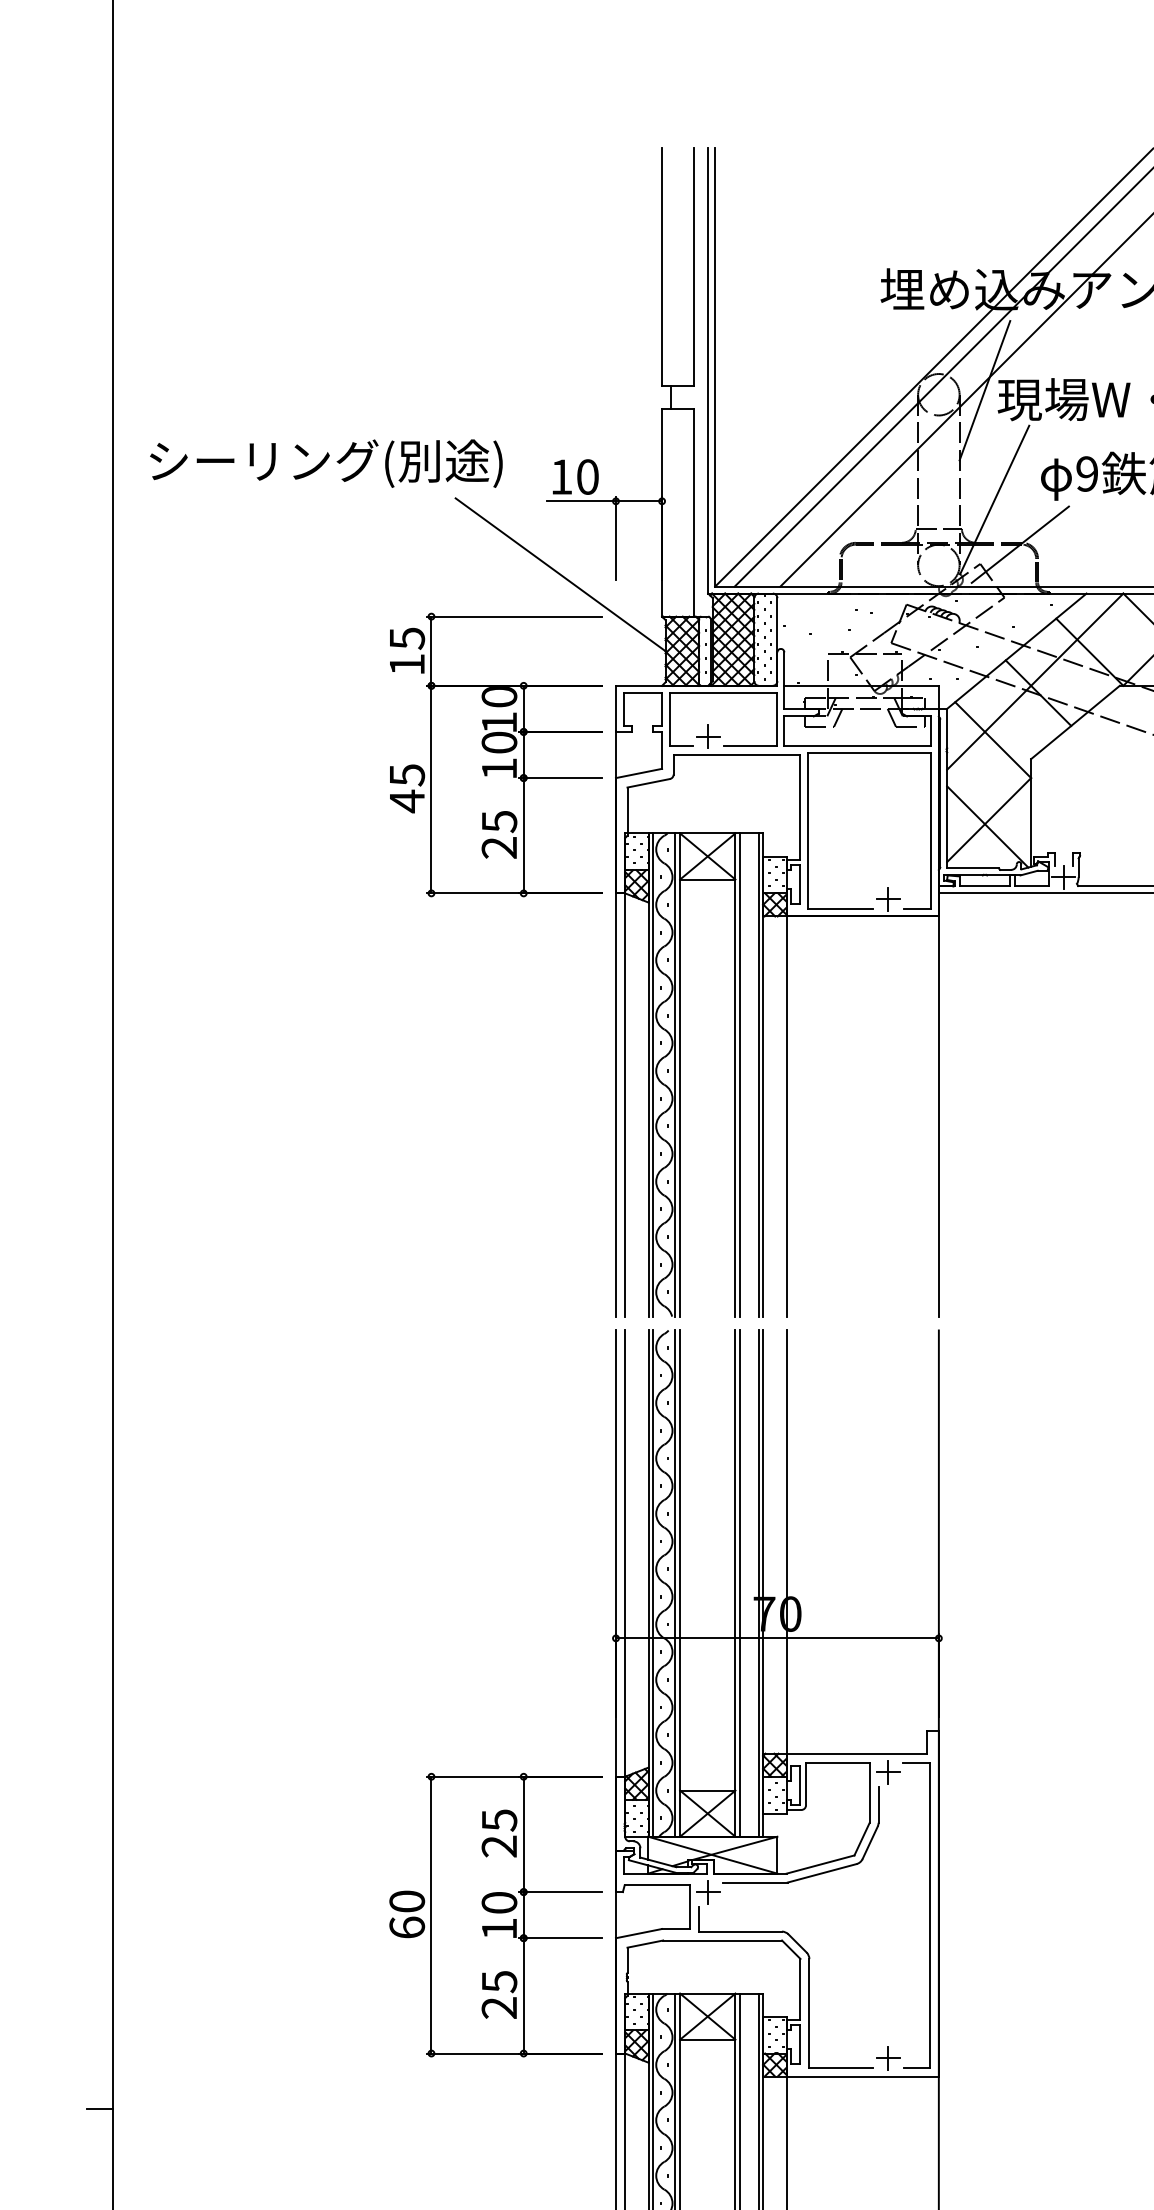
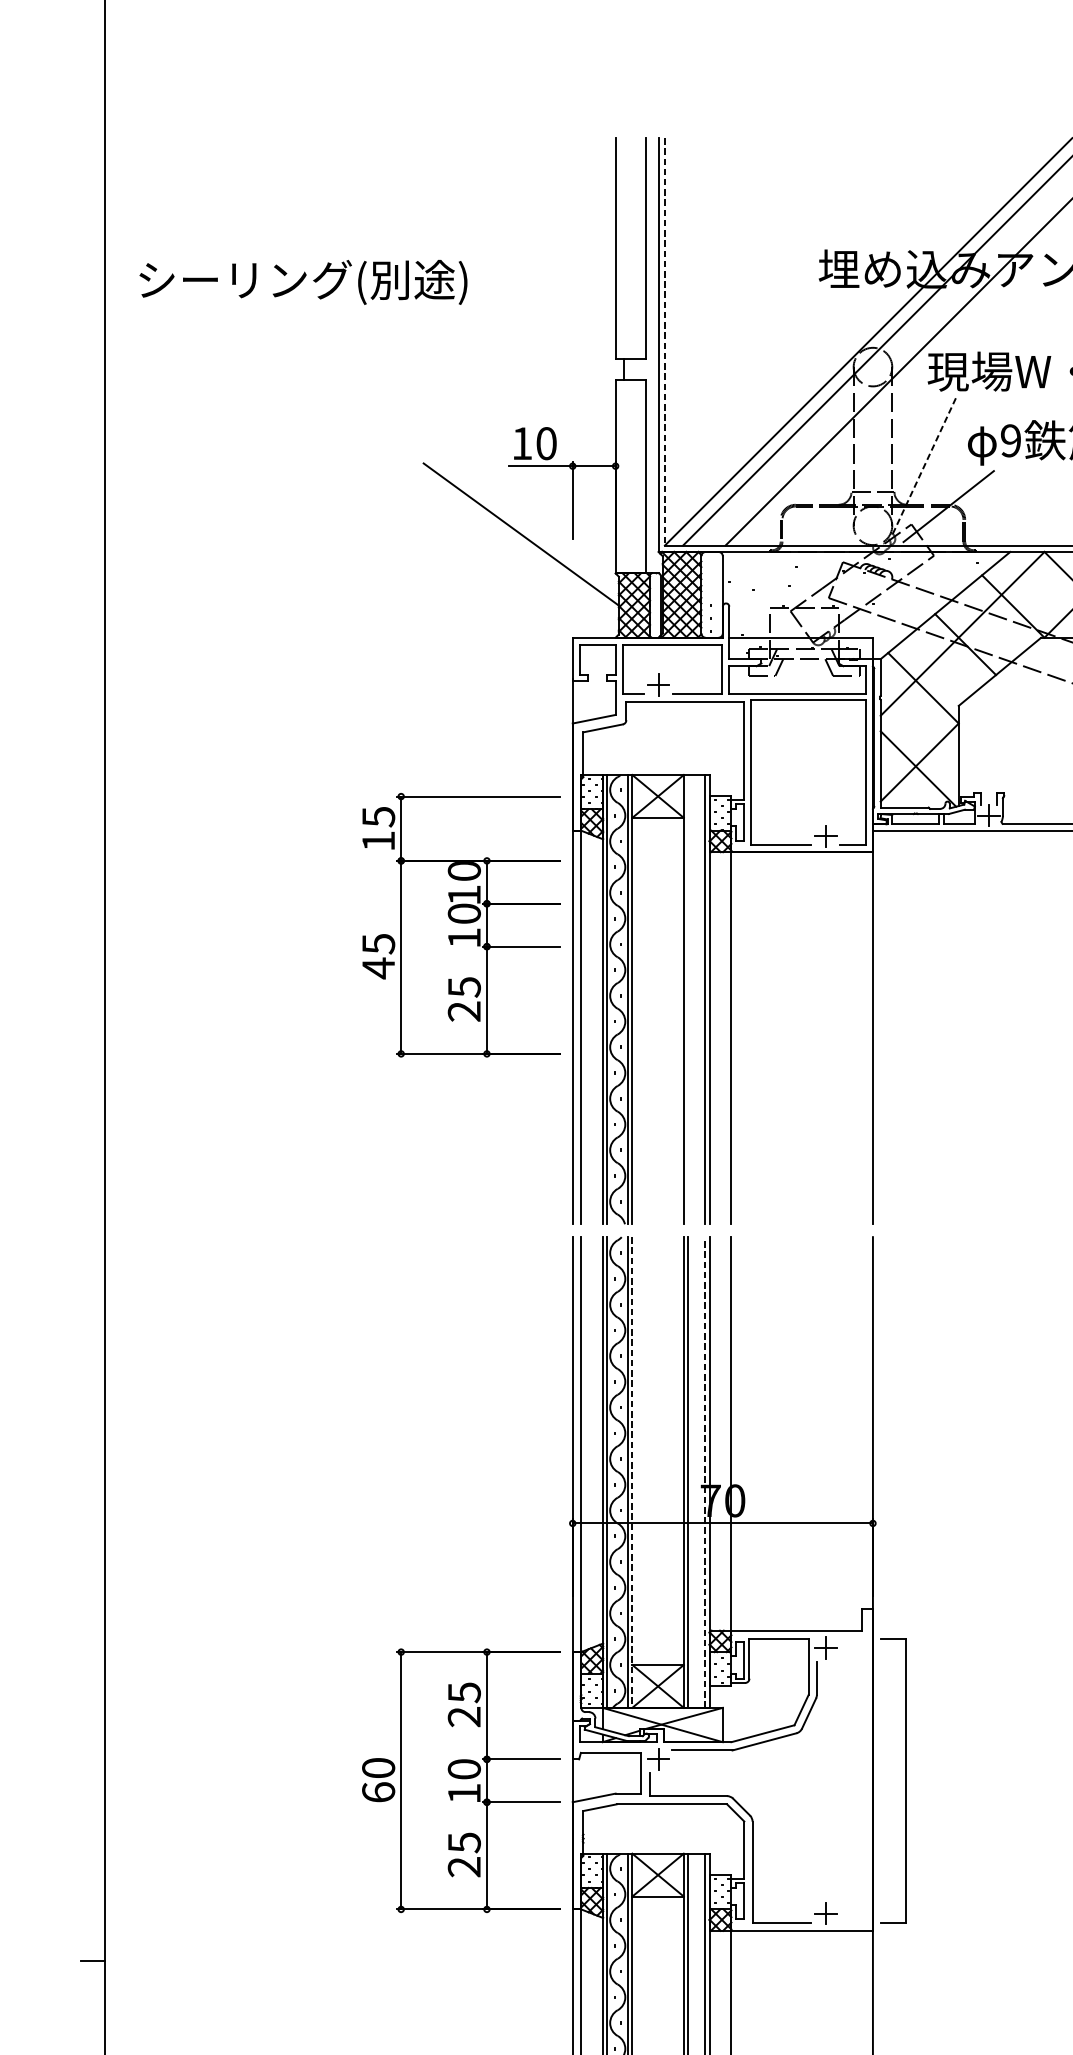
line: (715, 368) -> (665, 342), solid -> dashed
line: (984, 390) -> (915, 363), removed
text: (326, 463) -> (303, 282), moved
line: (994, 500) -> (924, 465), solid -> dashed
part: (496, 754) -> (461, 924), moved
line: (740, 1074) -> (688, 999), removed
line: (758, 1583) -> (705, 1472), solid -> dashed
line: (680, 1584) -> (632, 1473), solid -> dashed
part: (929, 1915) -> (905, 1781), moved

